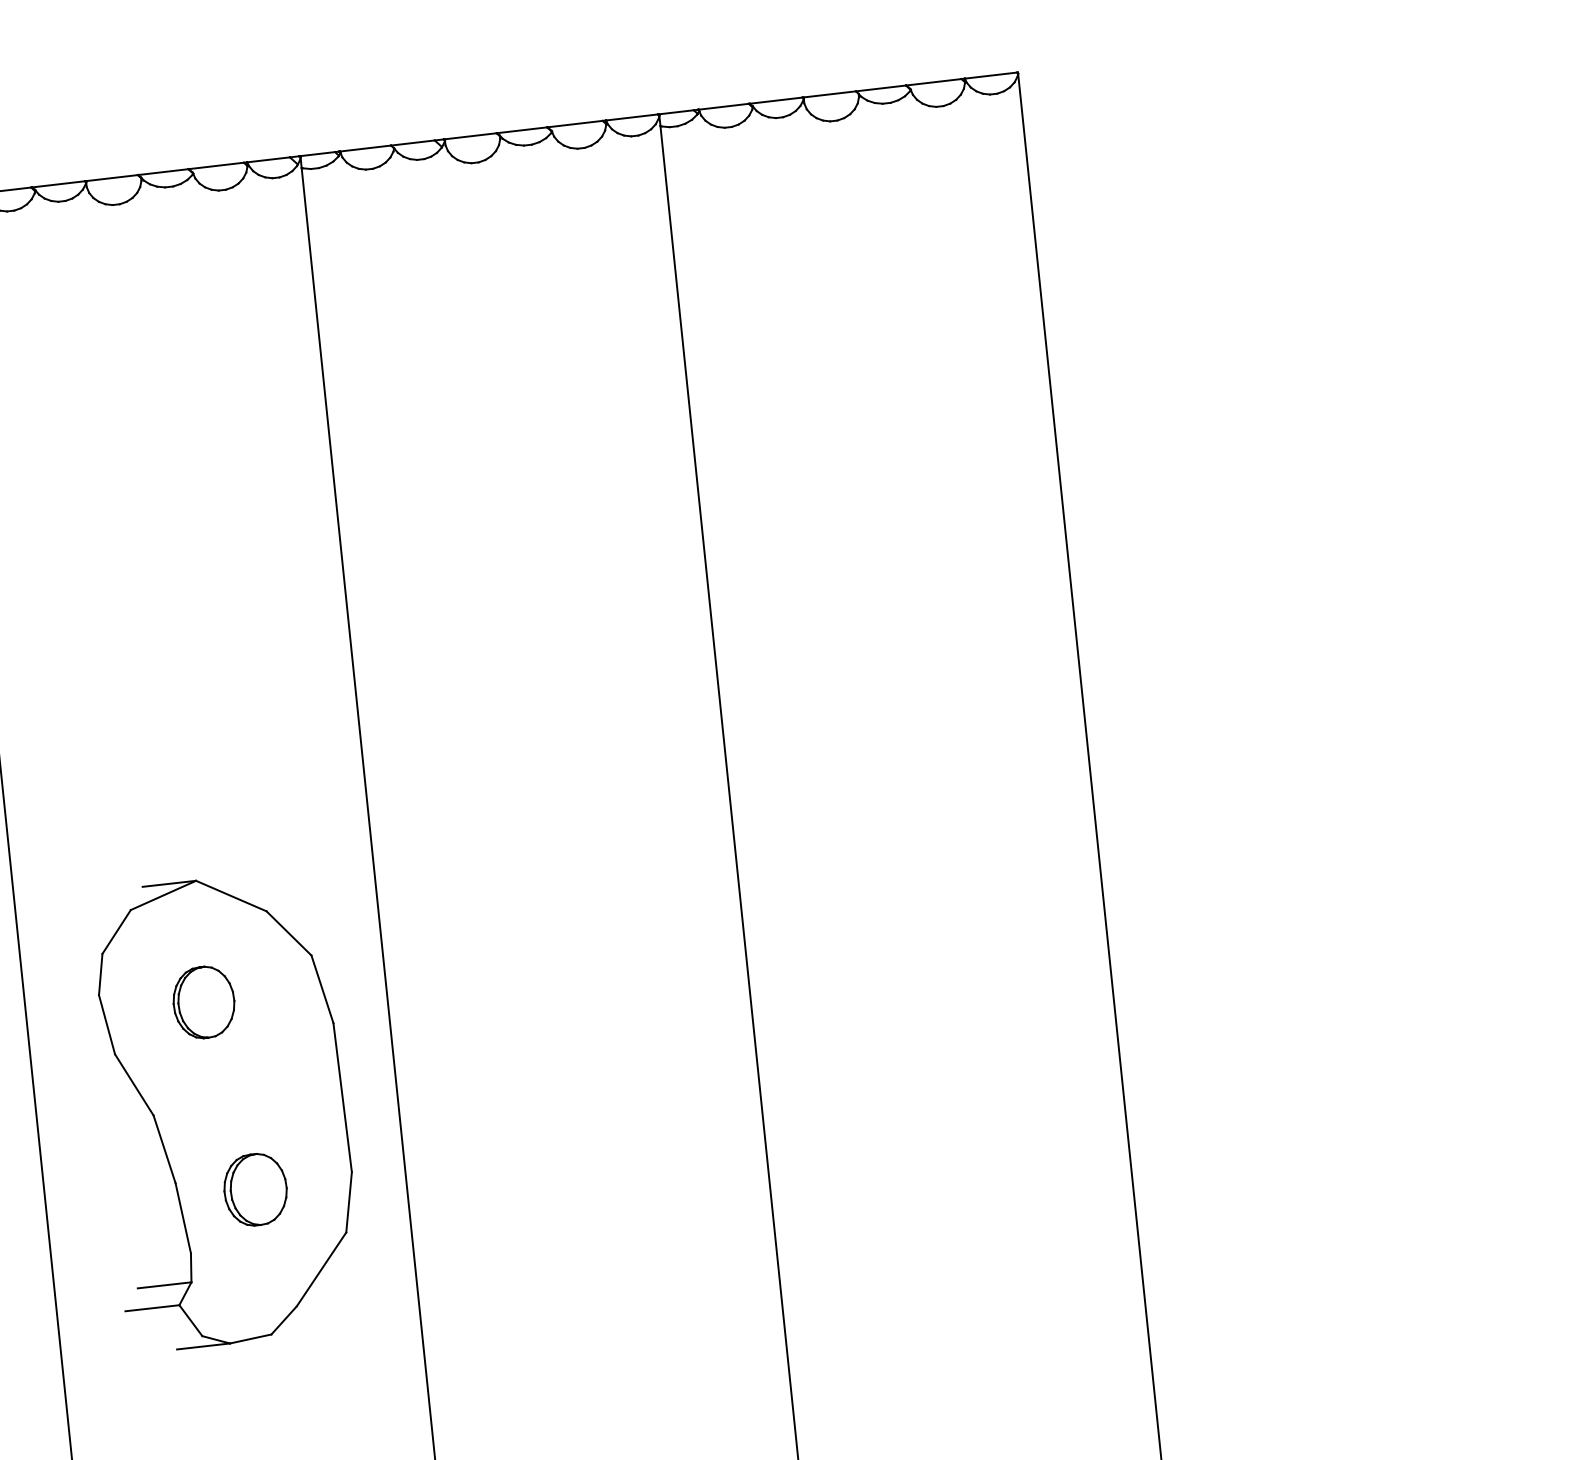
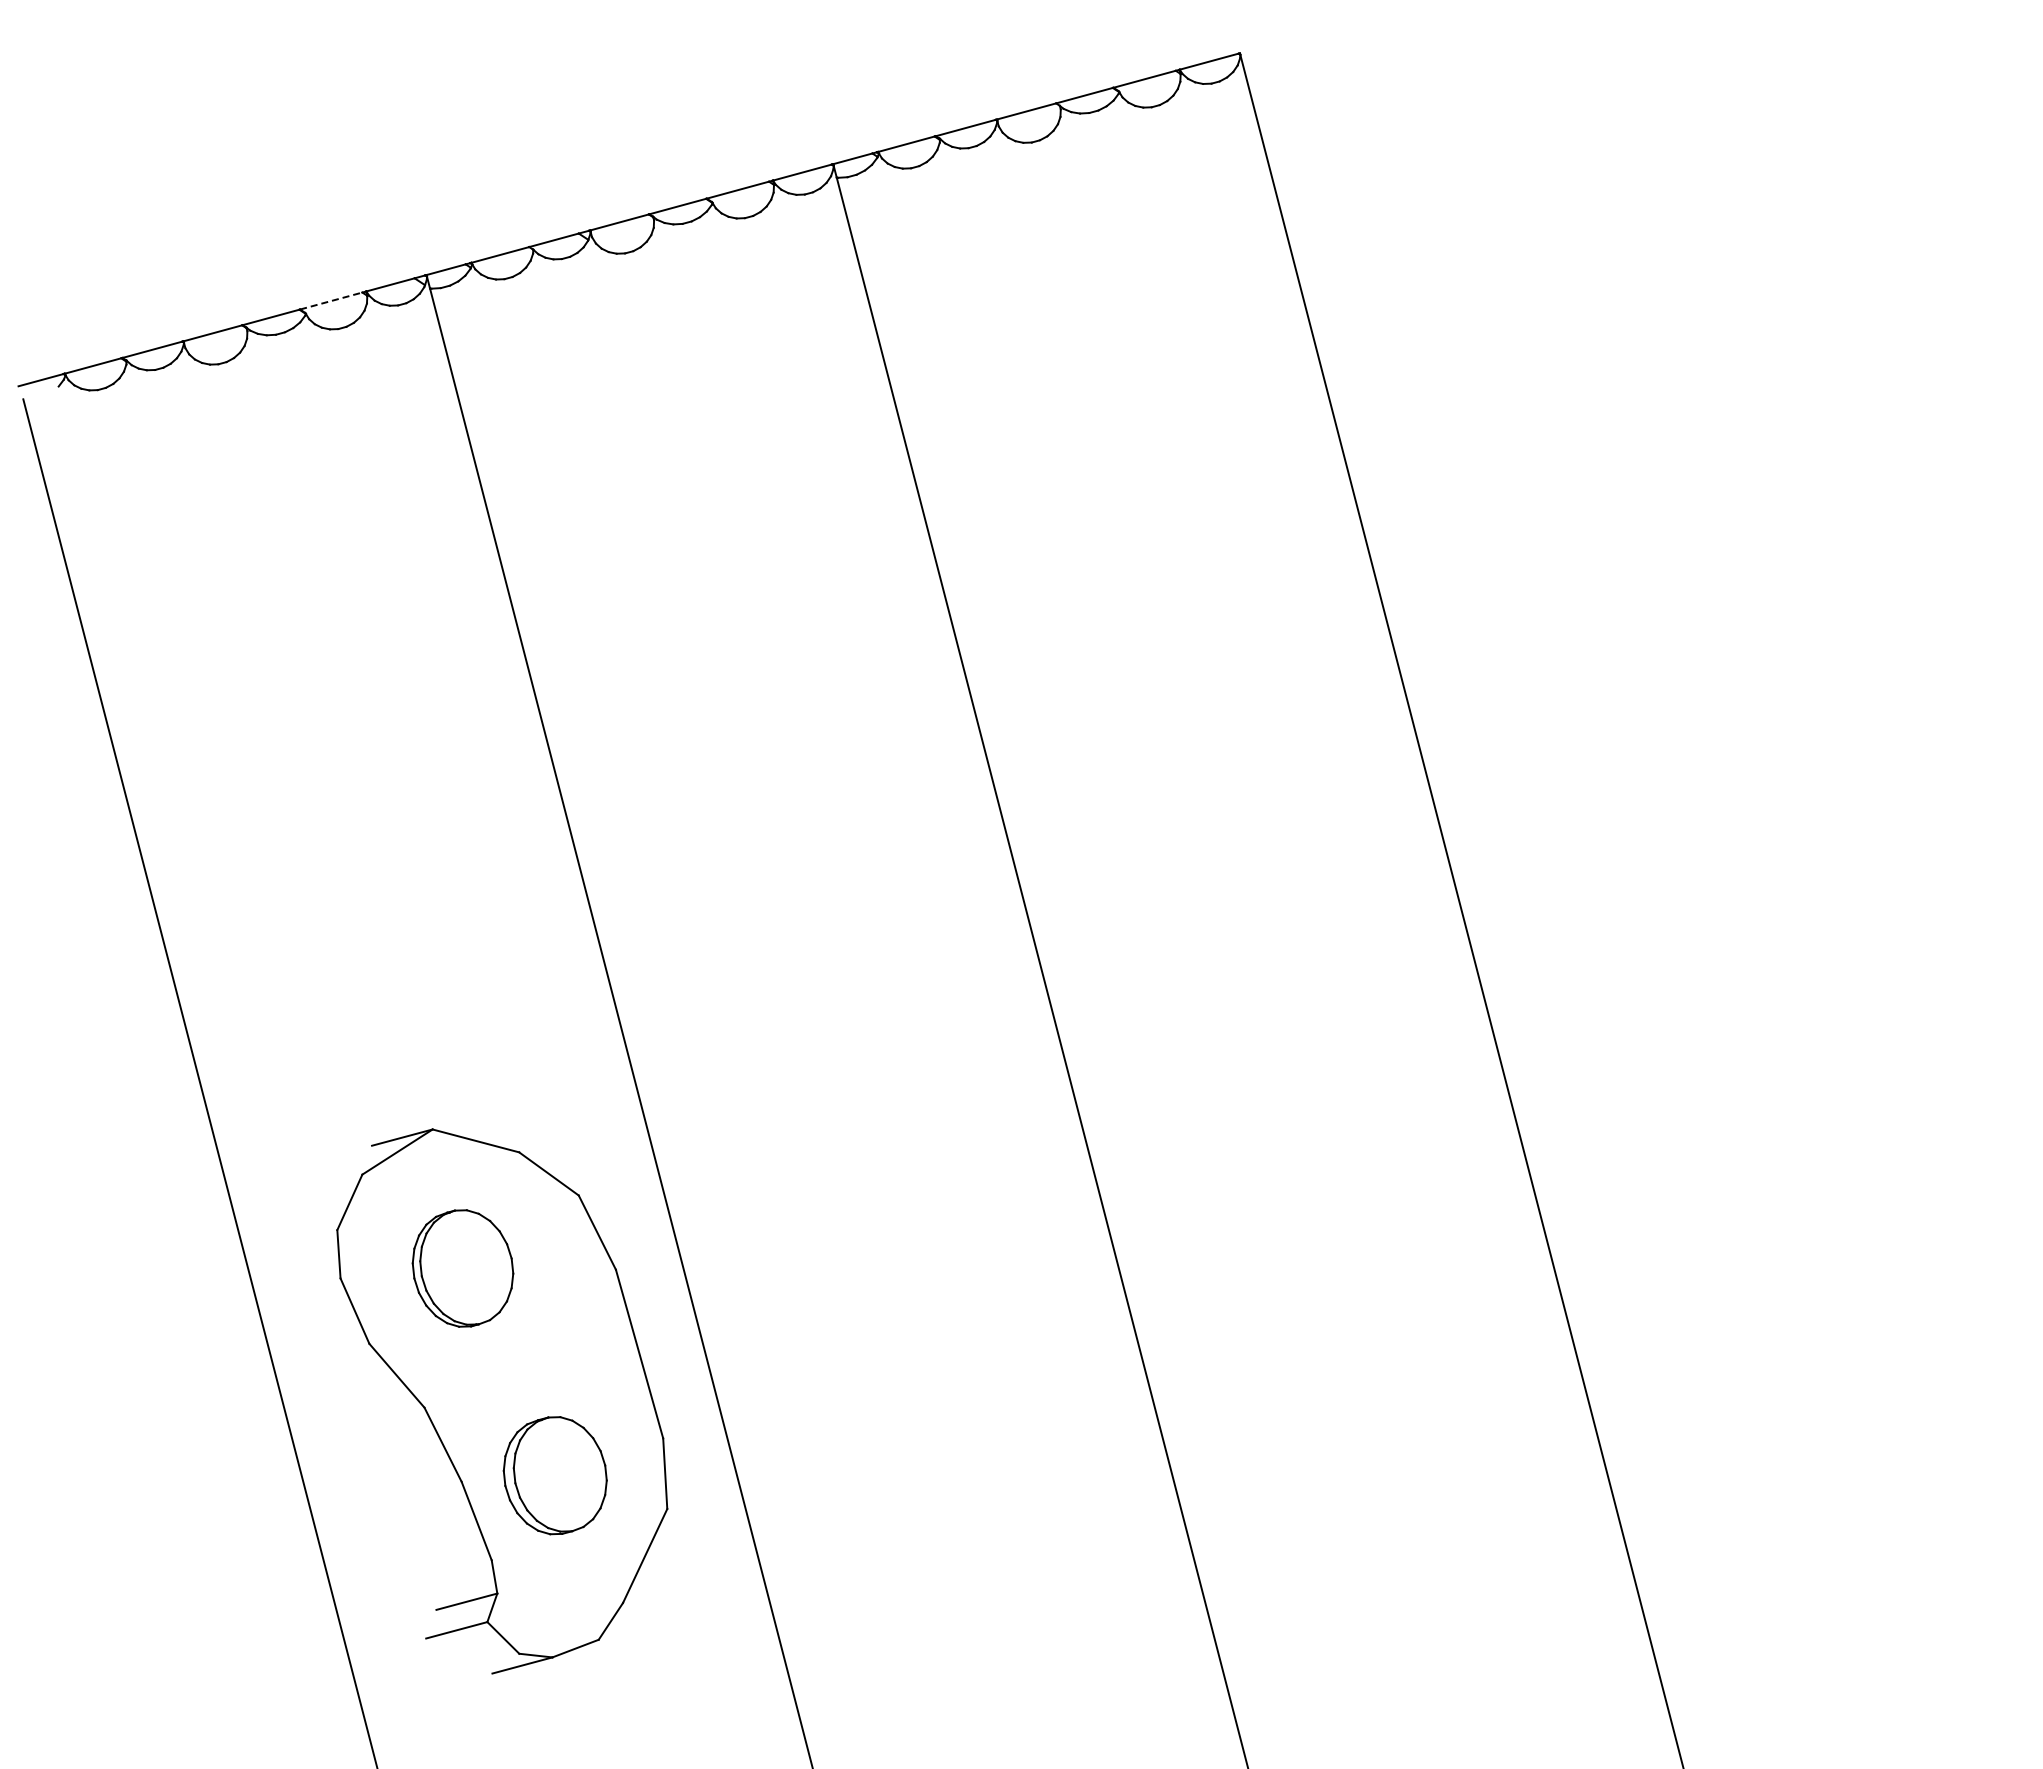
line: (216, 165) -> (331, 300), solid -> dashed
part: (203, 1002) -> (462, 1268), size x1.4
part: (255, 1189) -> (554, 1475), size x1.4

